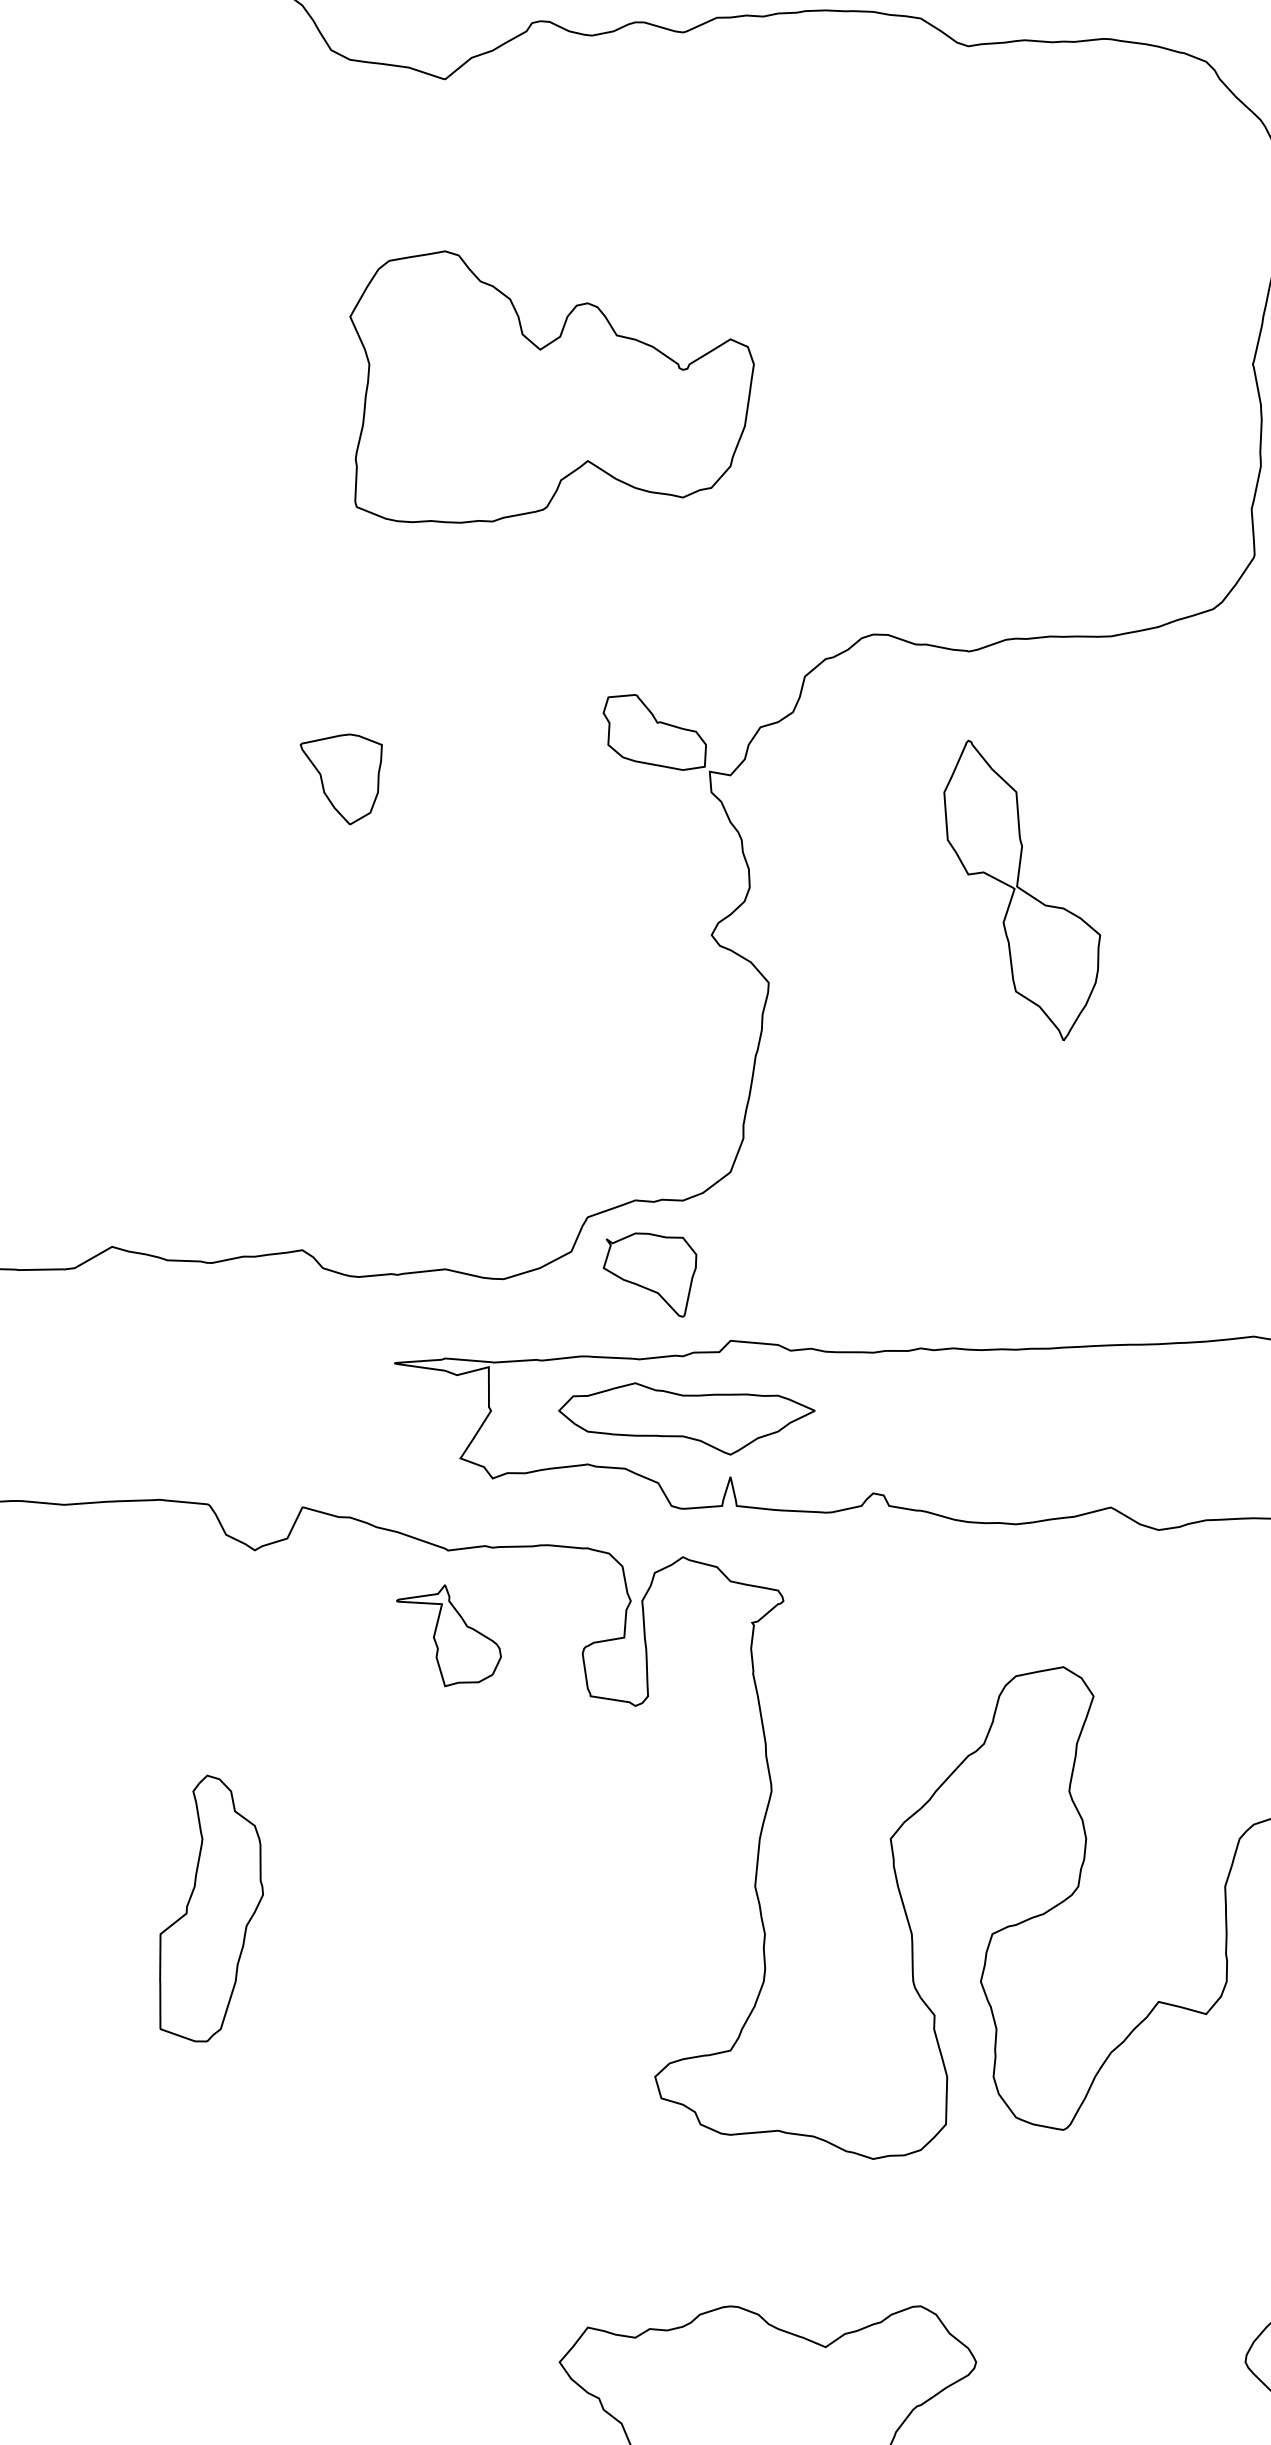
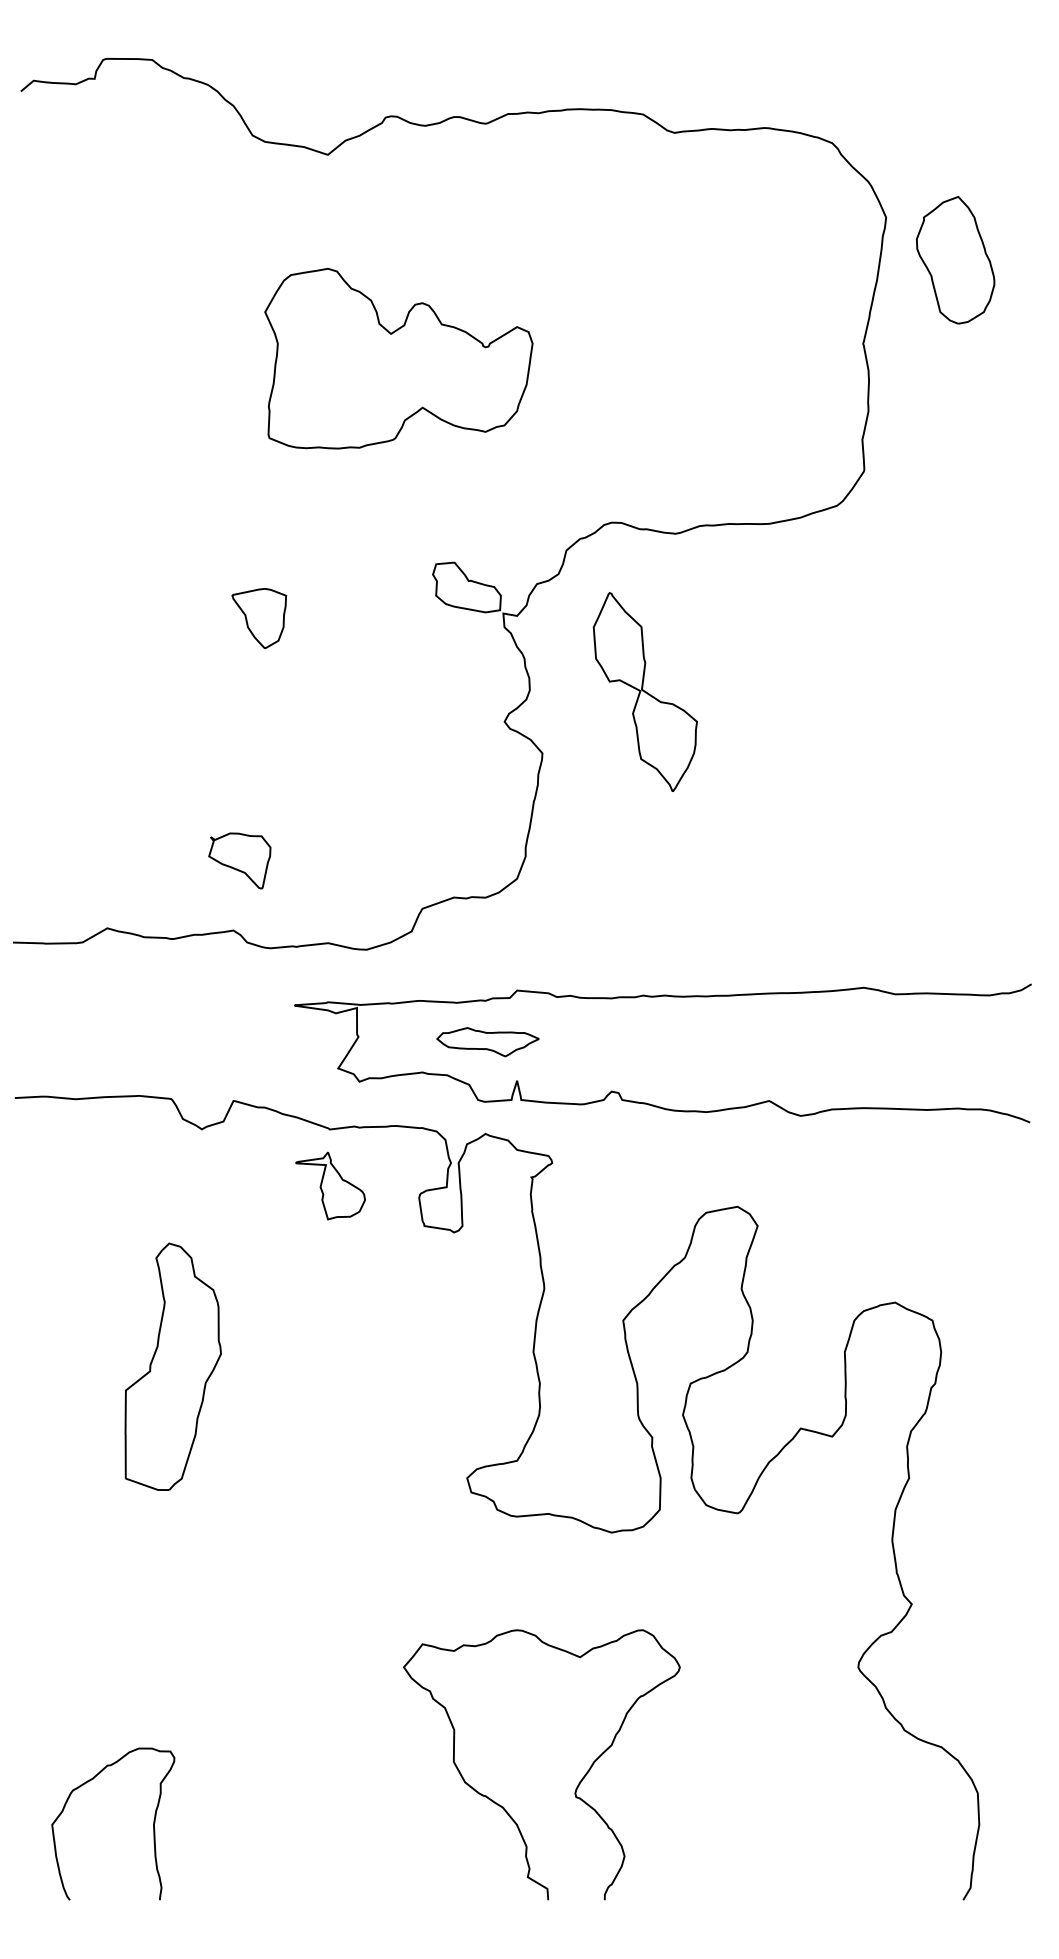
part: (1020, 889) -> (644, 691), moved
part: (649, 1274) -> (239, 860), moved
part: (685, 1417) -> (487, 1041), size x0.6
part: (211, 1908) -> (173, 1366), size x1.4

